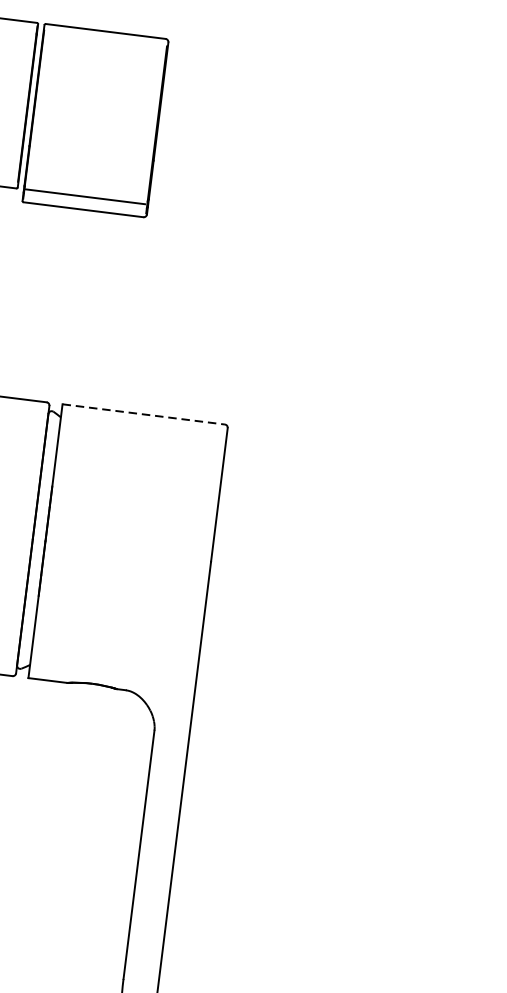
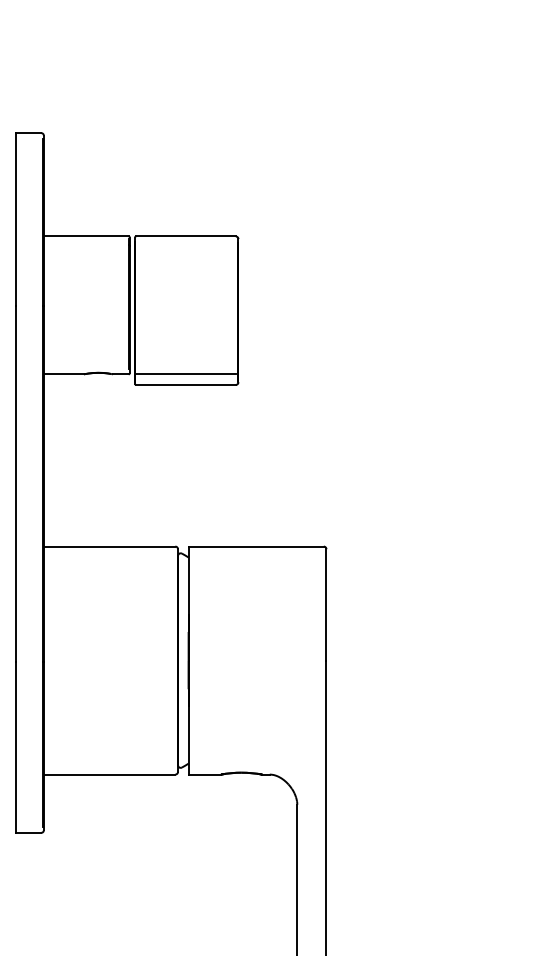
line: (144, 414) -> (256, 546), dashed -> solid

